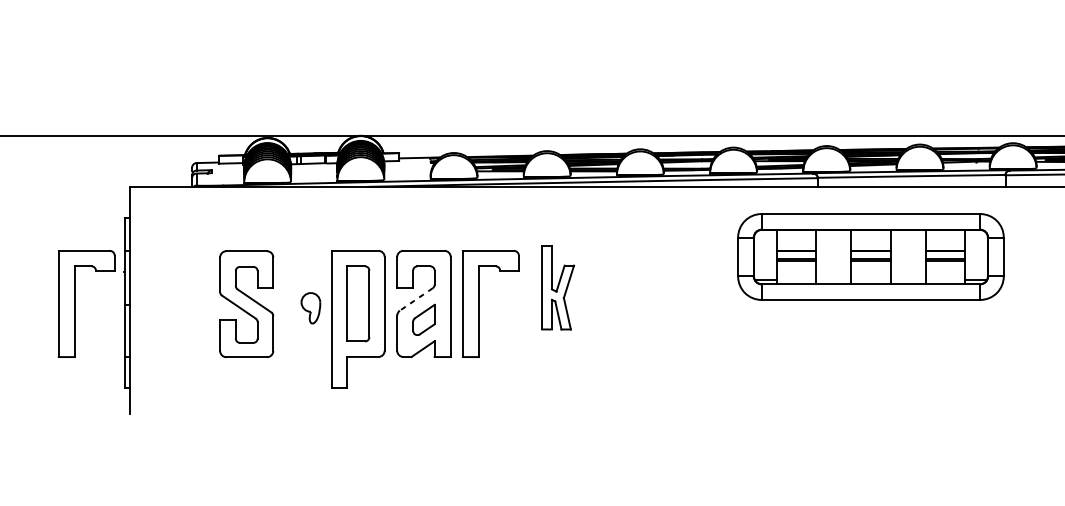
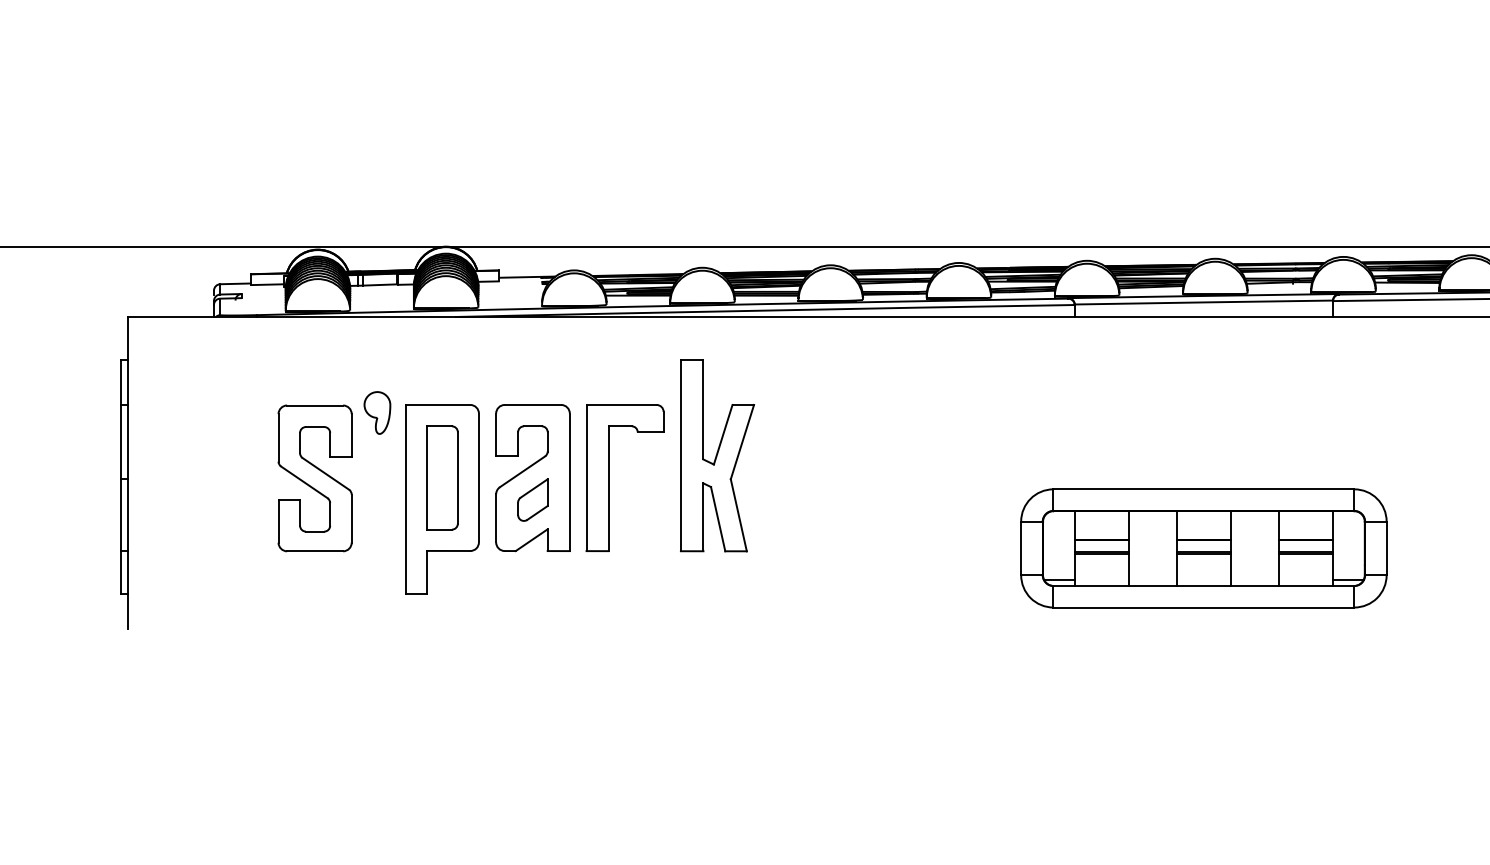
part: (870, 257) -> (1203, 548), moved
part: (558, 287) -> (717, 455), size x1.67
line: (416, 299) -> (522, 472), dashed -> solid
part: (75, 303) -> (53, 477), removed
part: (246, 304) -> (314, 478), moved
part: (310, 307) -> (377, 412), moved

